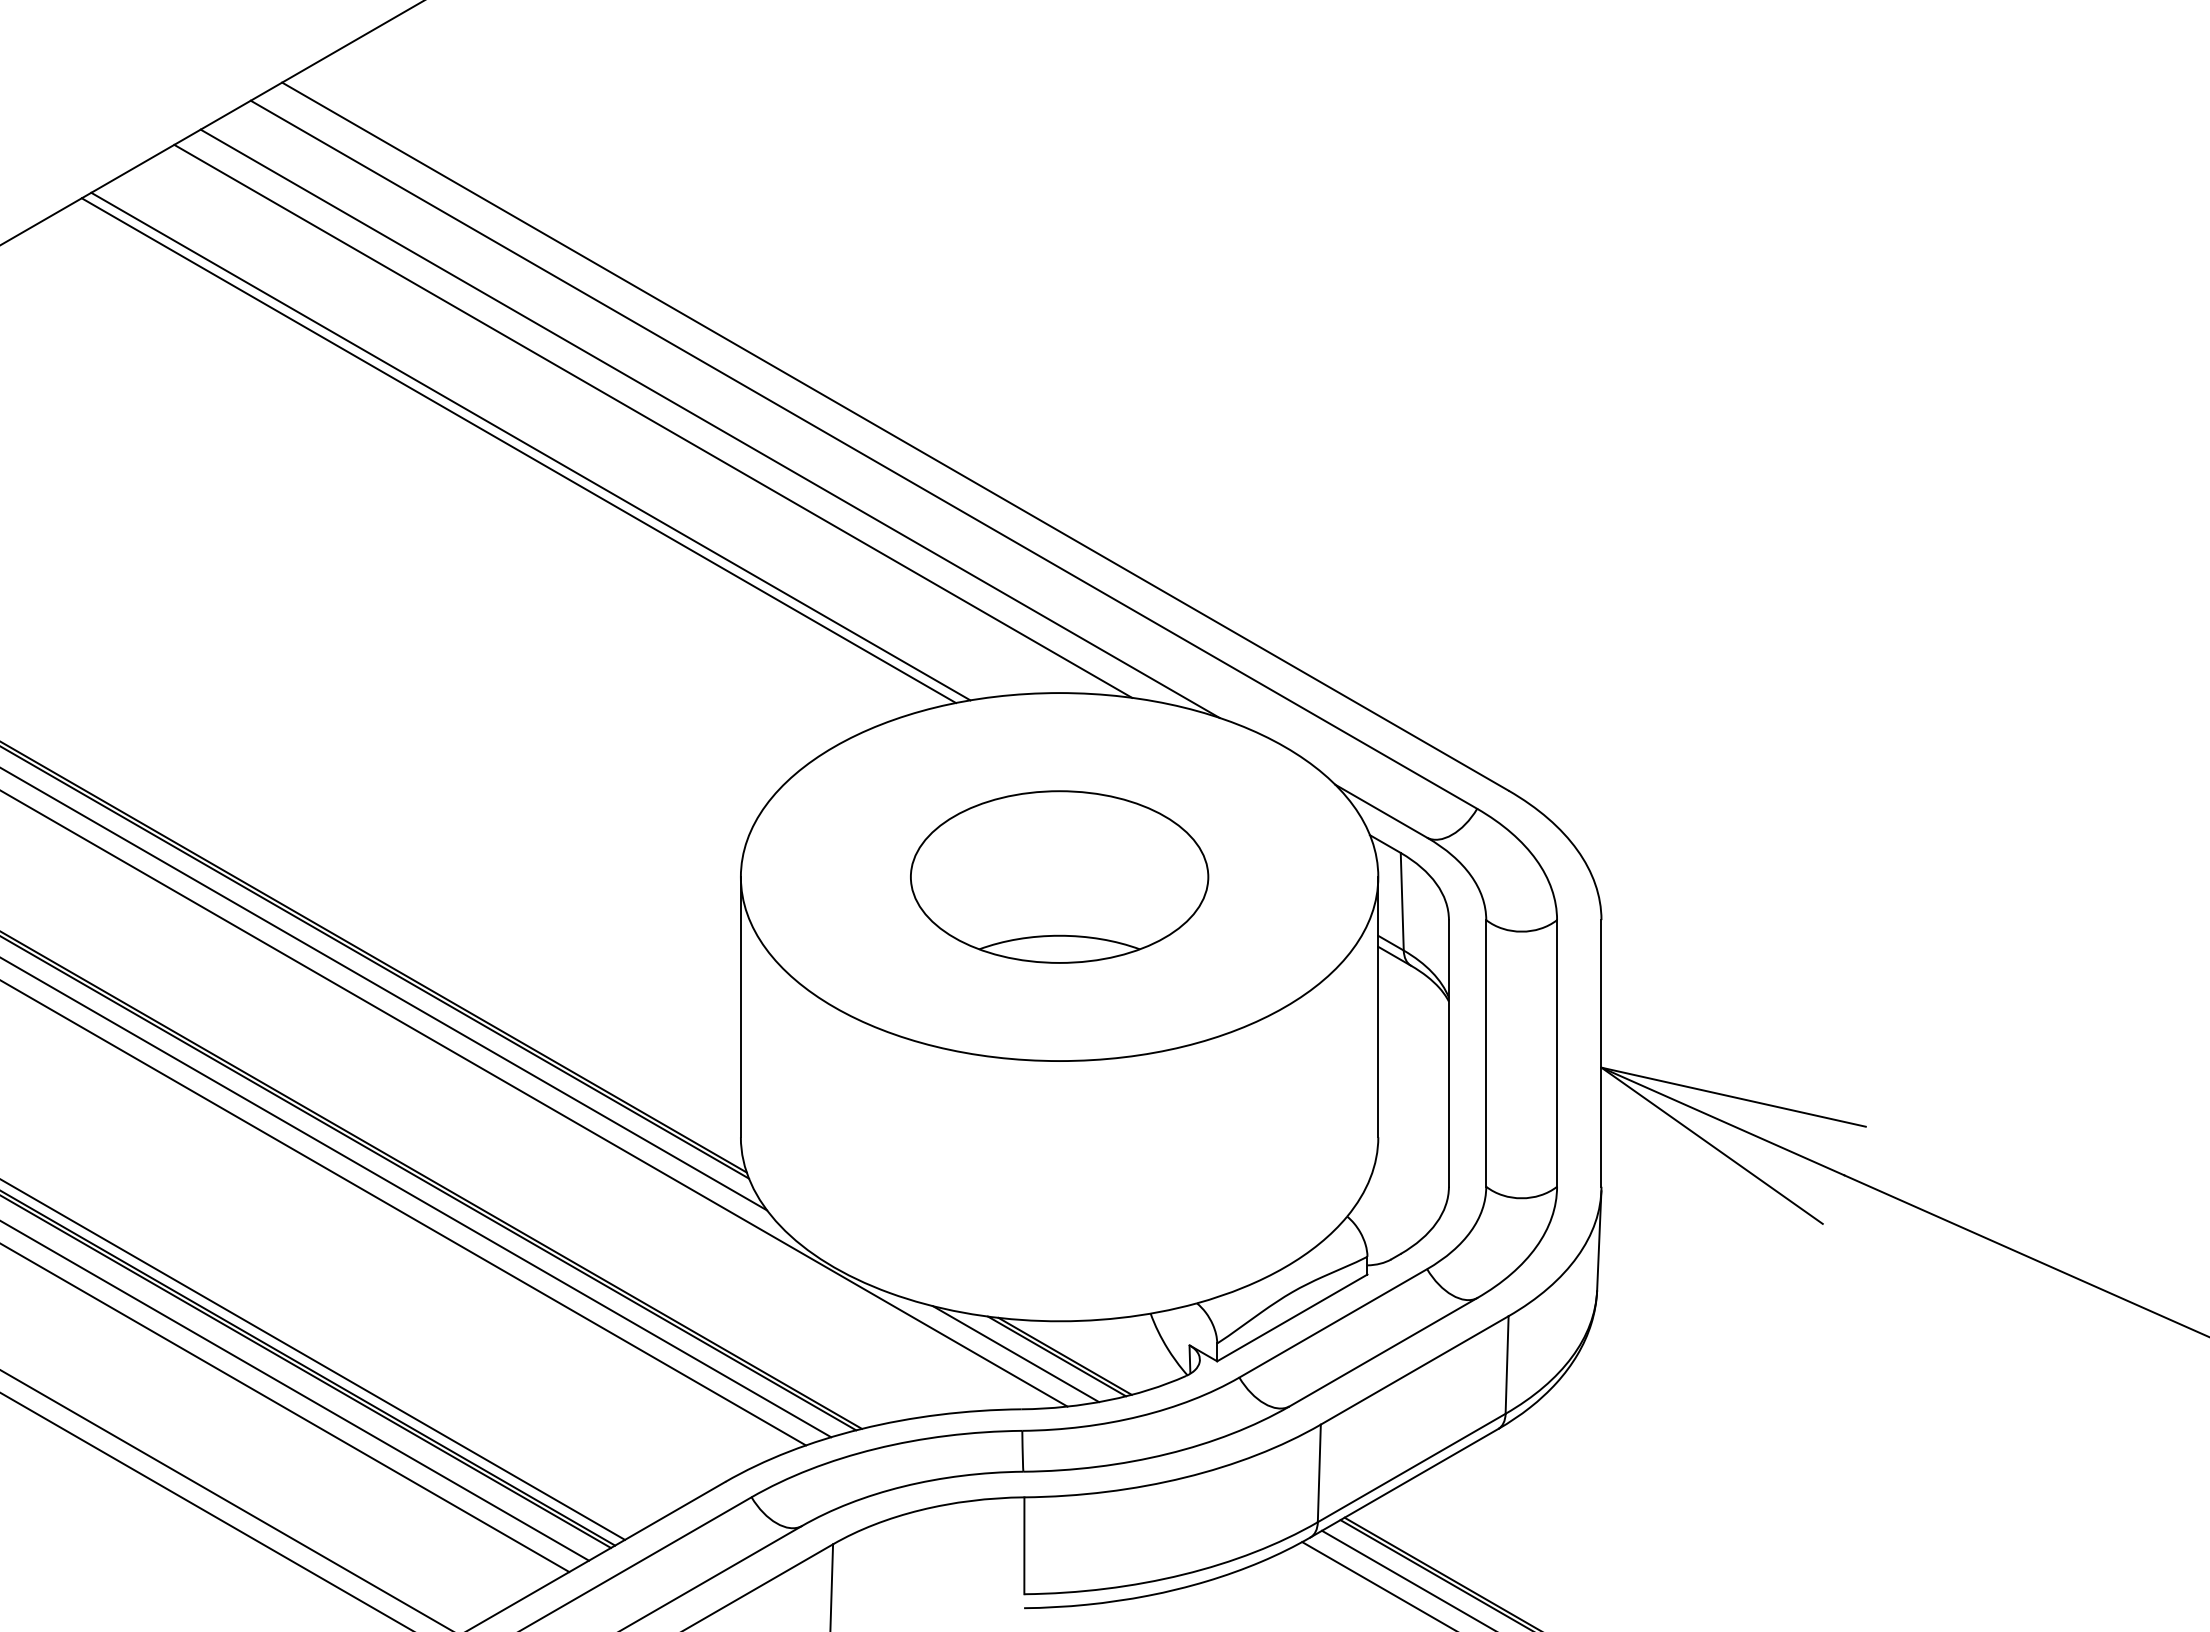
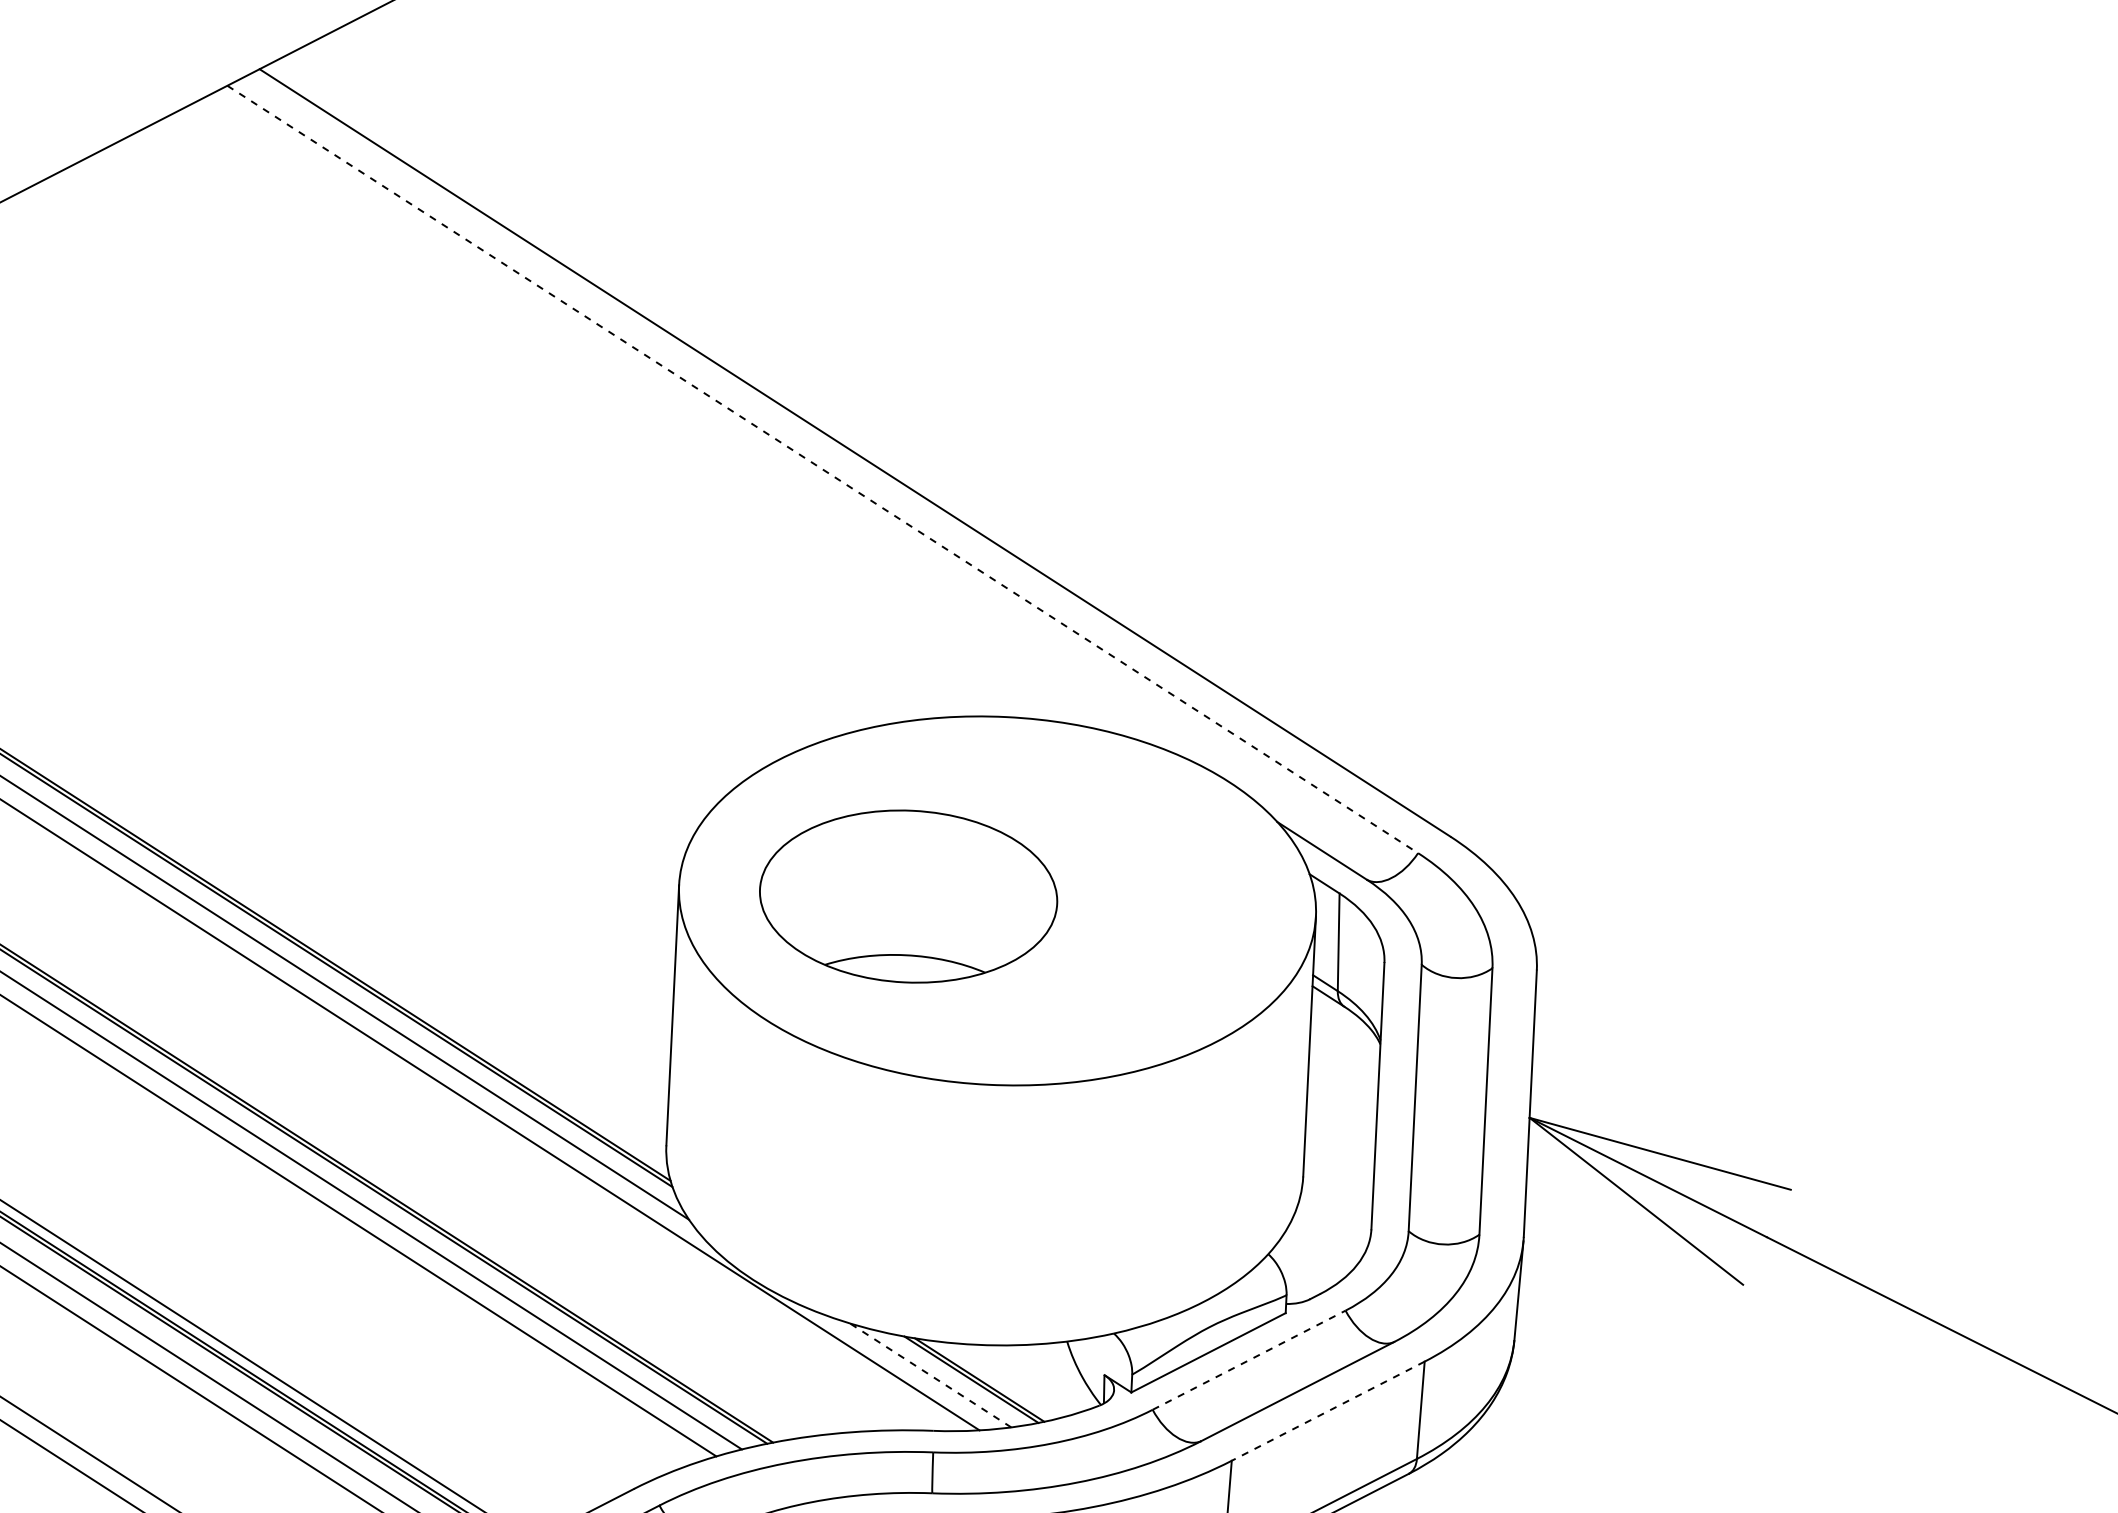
line: (653, 420) -> (614, 424), removed
line: (709, 423) -> (669, 430), removed
line: (530, 446) -> (489, 444), removed
line: (518, 450) -> (477, 448), removed
line: (864, 455) -> (823, 470), solid -> dashed
part: (1059, 876) -> (908, 896), moved
line: (1333, 1323) -> (1249, 1360), solid -> dashed
line: (1015, 1354) -> (930, 1375), solid -> dashed
line: (1414, 1370) -> (1328, 1411), solid -> dashed

